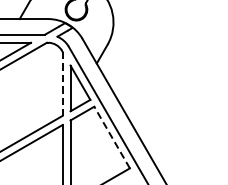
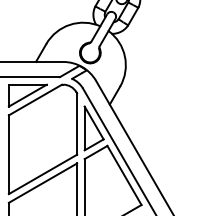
line: (63, 84) -> (77, 124), dashed -> solid
line: (112, 137) -> (124, 175), dashed -> solid

